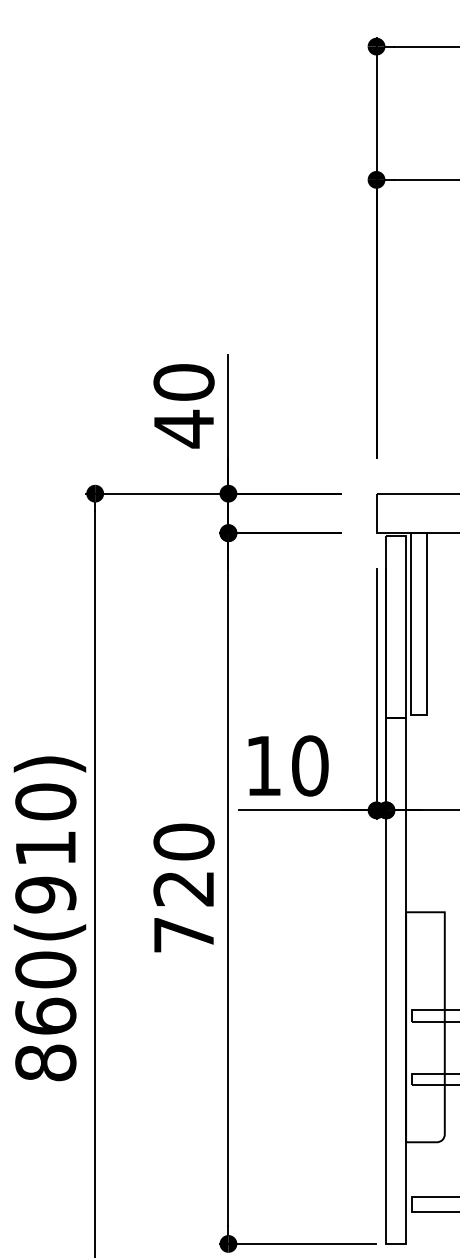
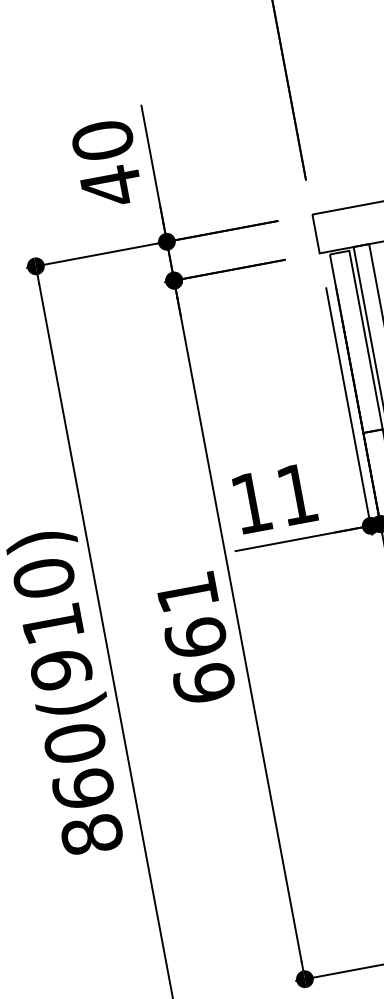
text: (310, 765) -> (297, 493), 10 -> 11
text: (183, 888) -> (195, 638), 720 -> 661

